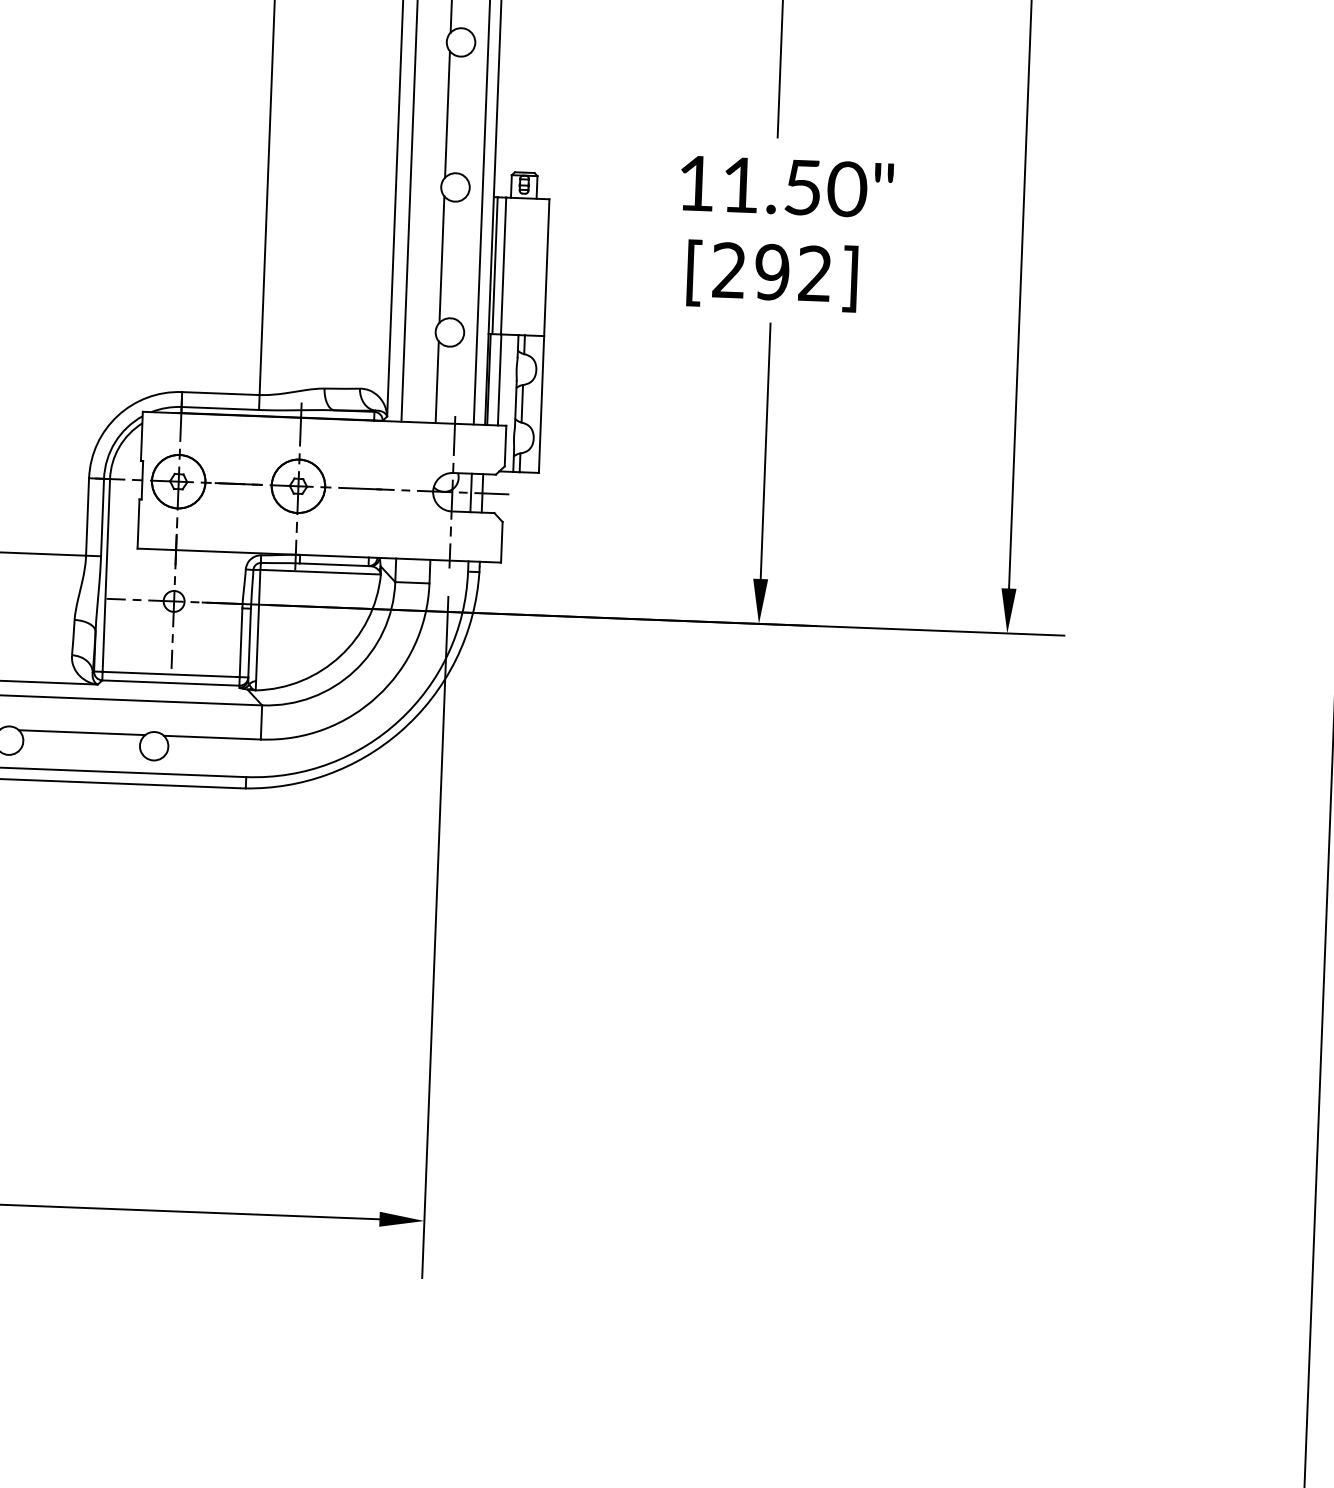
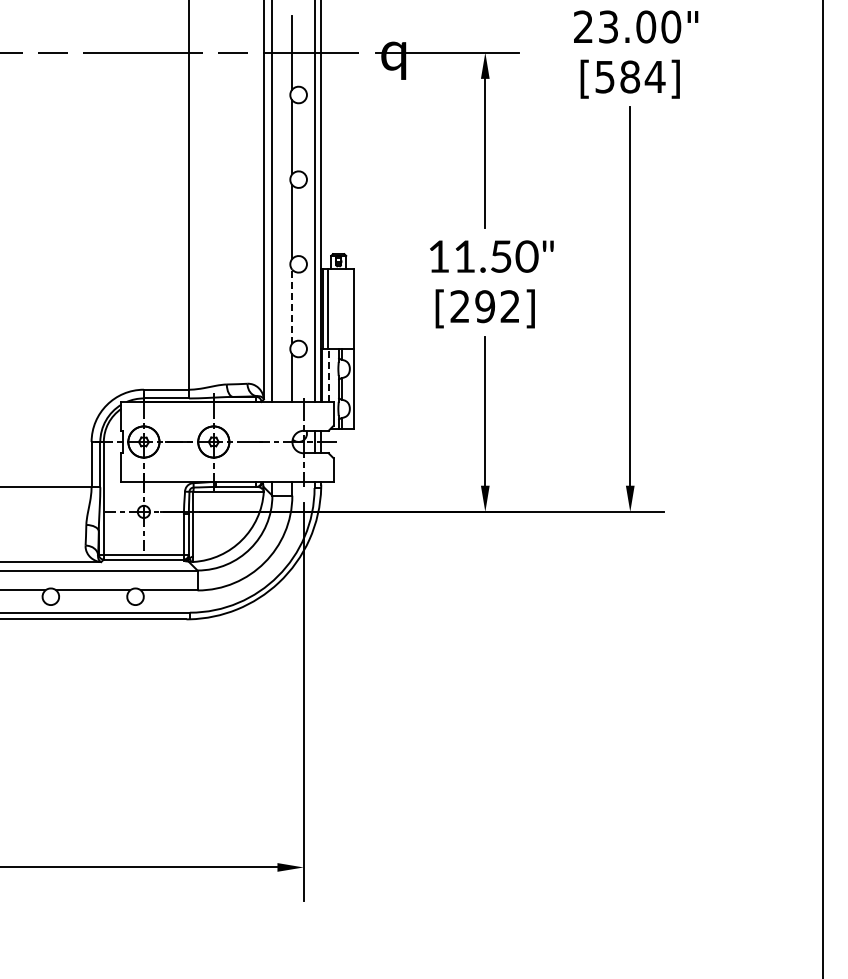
line: (442, 259) -> (292, 306), solid -> dashed
line: (499, 379) -> (328, 375), solid -> dashed

